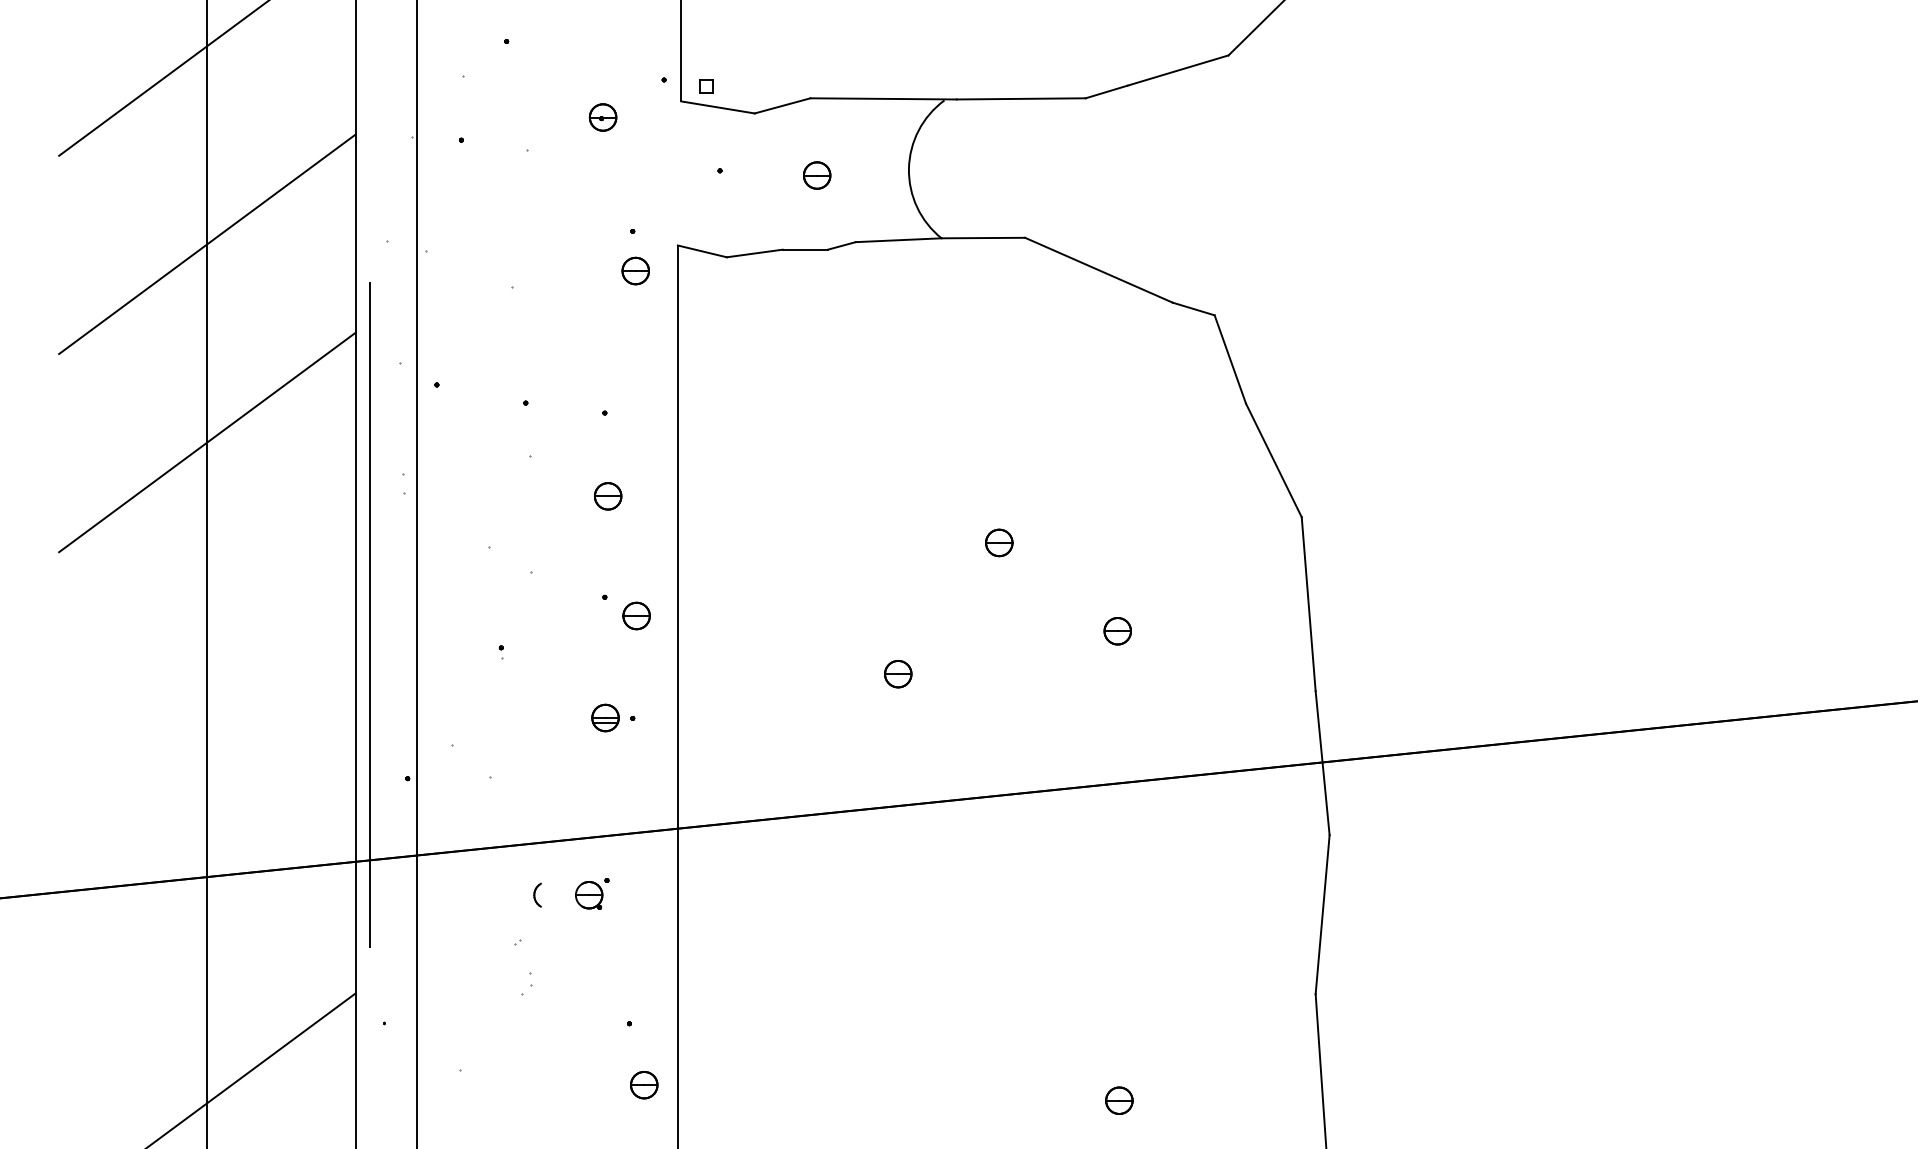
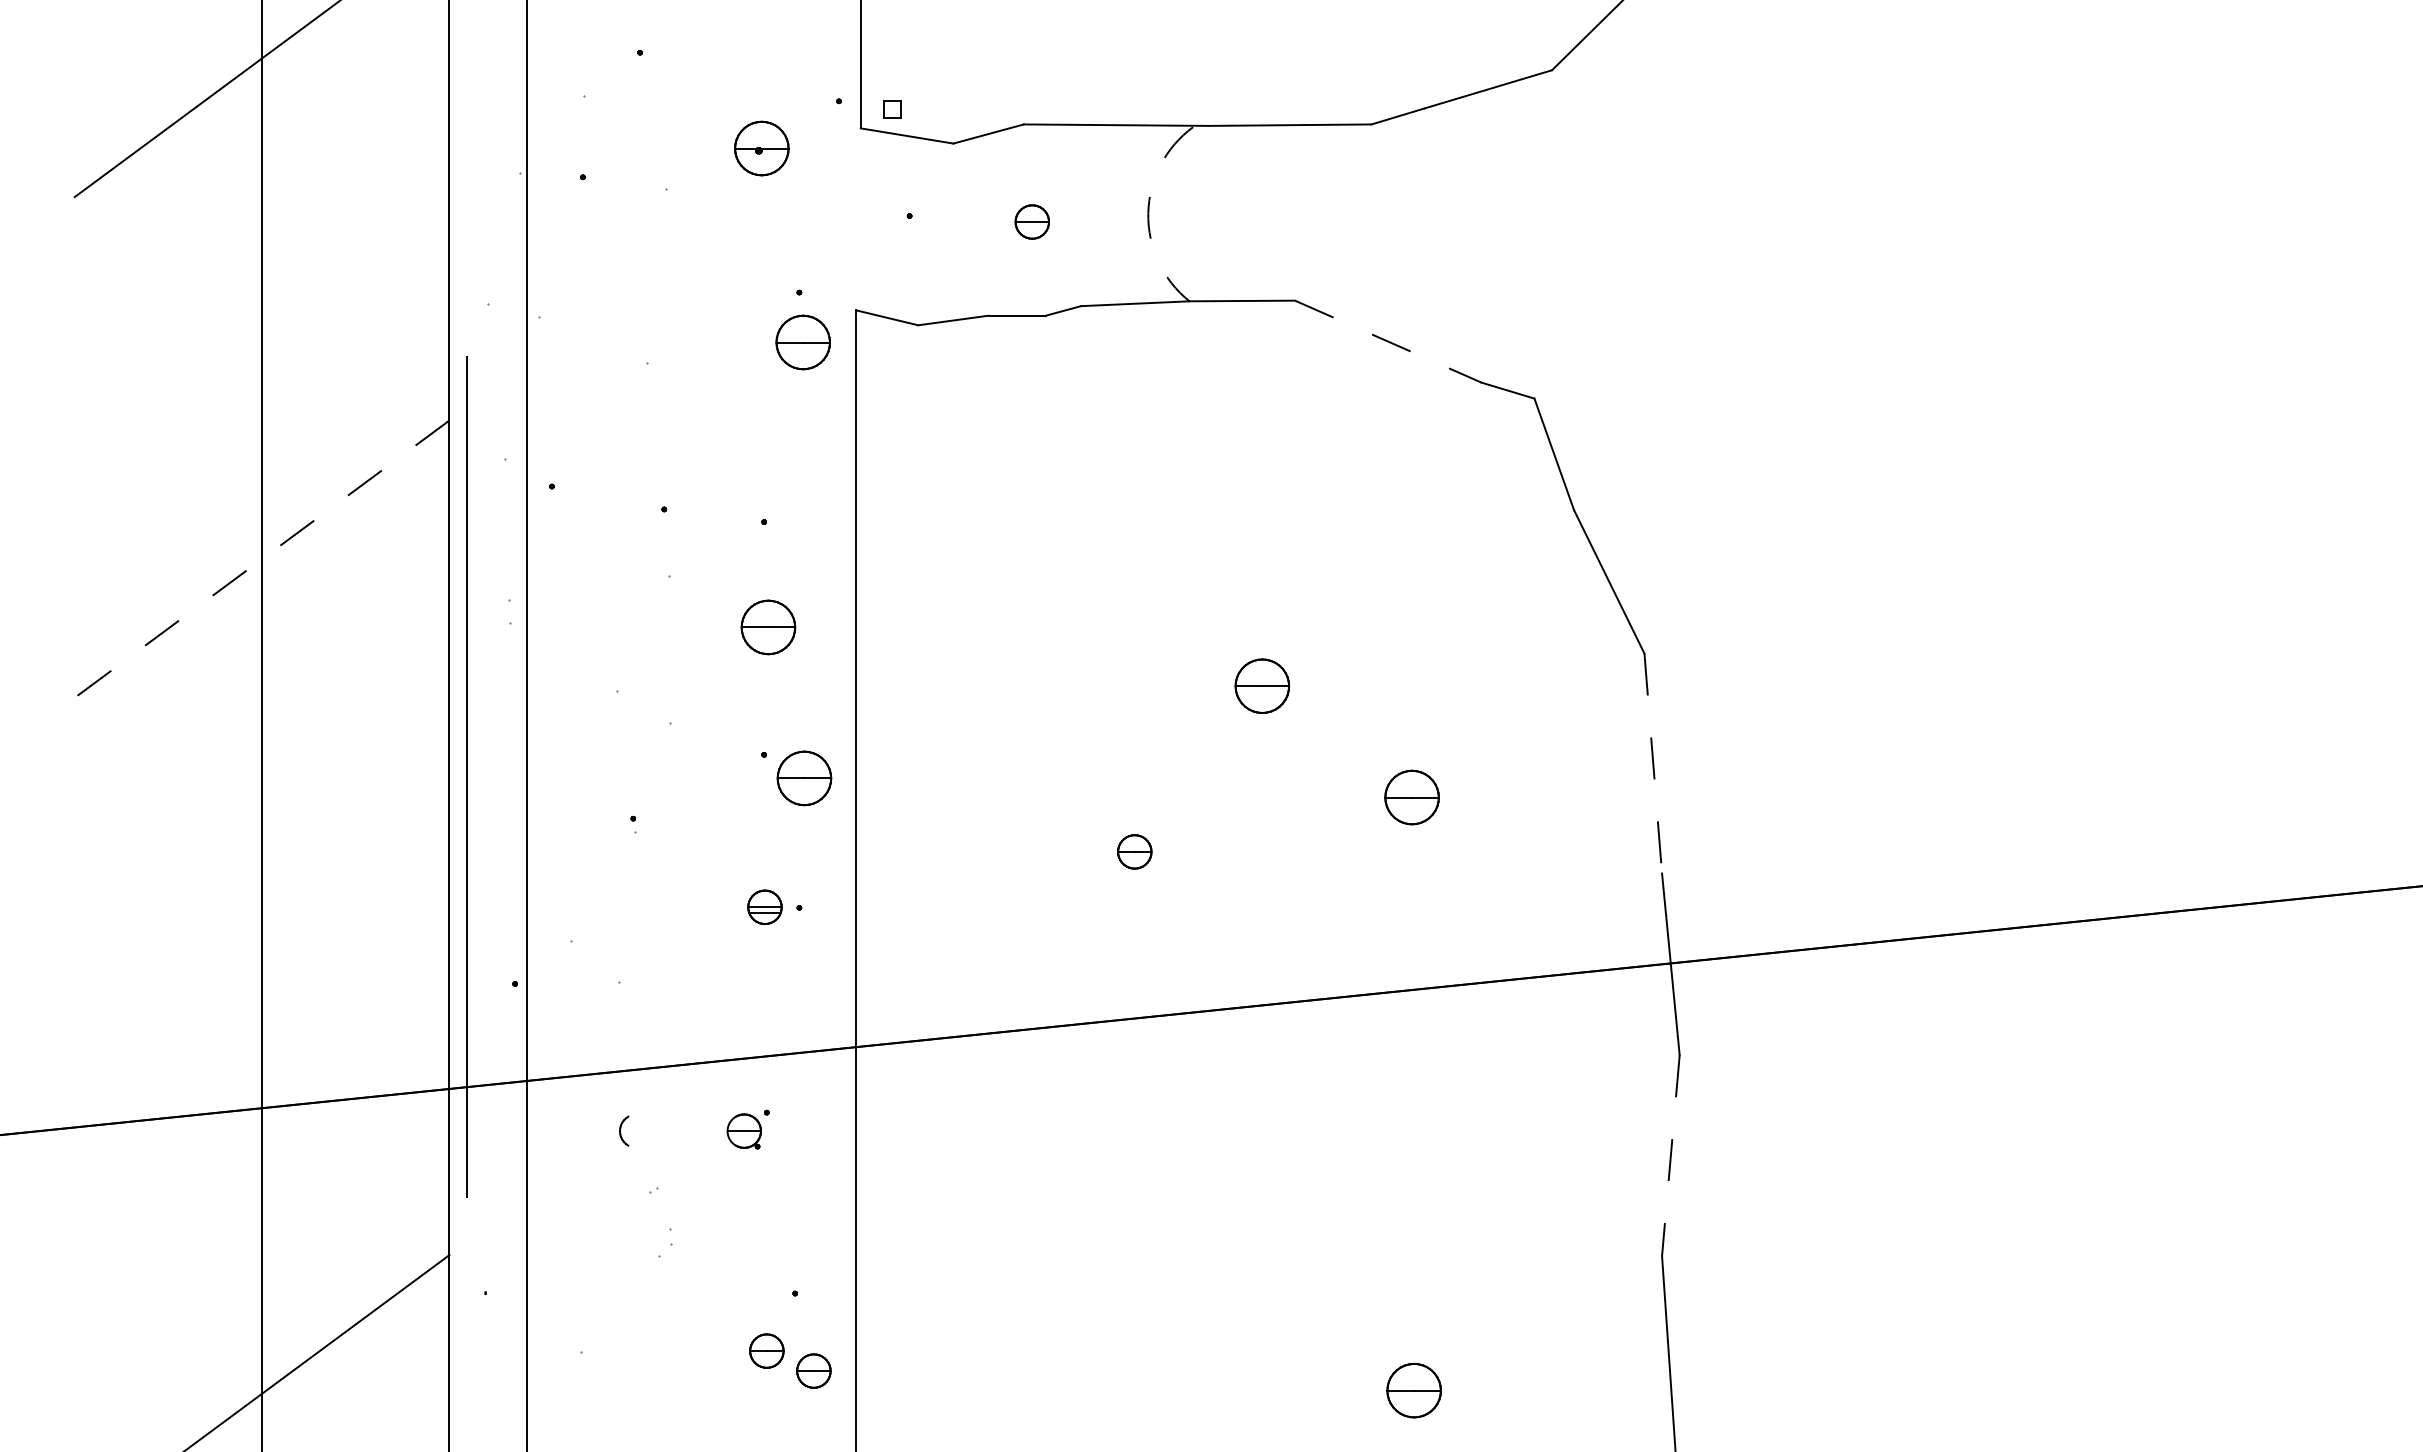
part: (602, 117) -> (761, 148), size x1.6
arc: (909, 168) -> (1148, 213), solid -> dashed
line: (206, 244) -> (261, 308), removed
part: (635, 270) -> (802, 342), size x1.6
line: (1099, 270) -> (1388, 341), solid -> dashed
line: (206, 442) -> (261, 559), solid -> dashed
part: (607, 495) -> (767, 626), size x1.6
part: (999, 542) -> (1262, 685), size x1.6
line: (1308, 604) -> (1653, 764), solid -> dashed
part: (636, 616) -> (803, 778), size x1.6
part: (1117, 631) -> (1411, 797), size x1.6
part: (537, 894) -> (624, 1130), moved
line: (1322, 914) -> (1670, 1155), solid -> dashed
part: (606, 1068) -> (766, 1350), added
part: (1118, 1100) -> (1413, 1390), size x1.6

